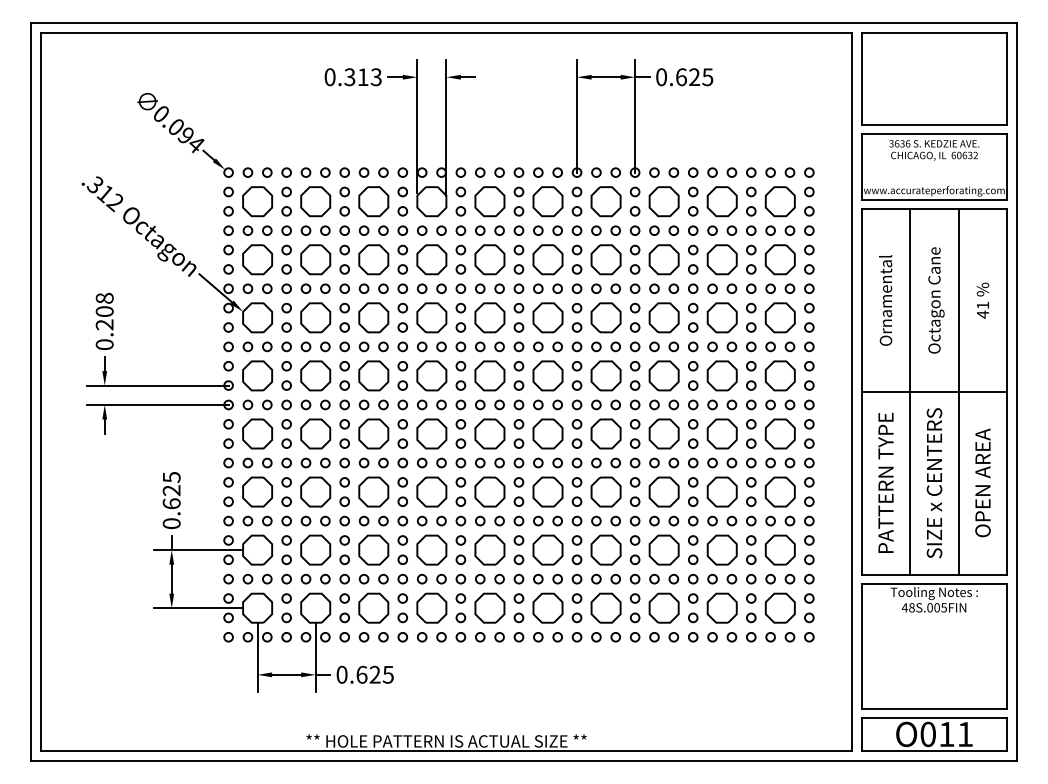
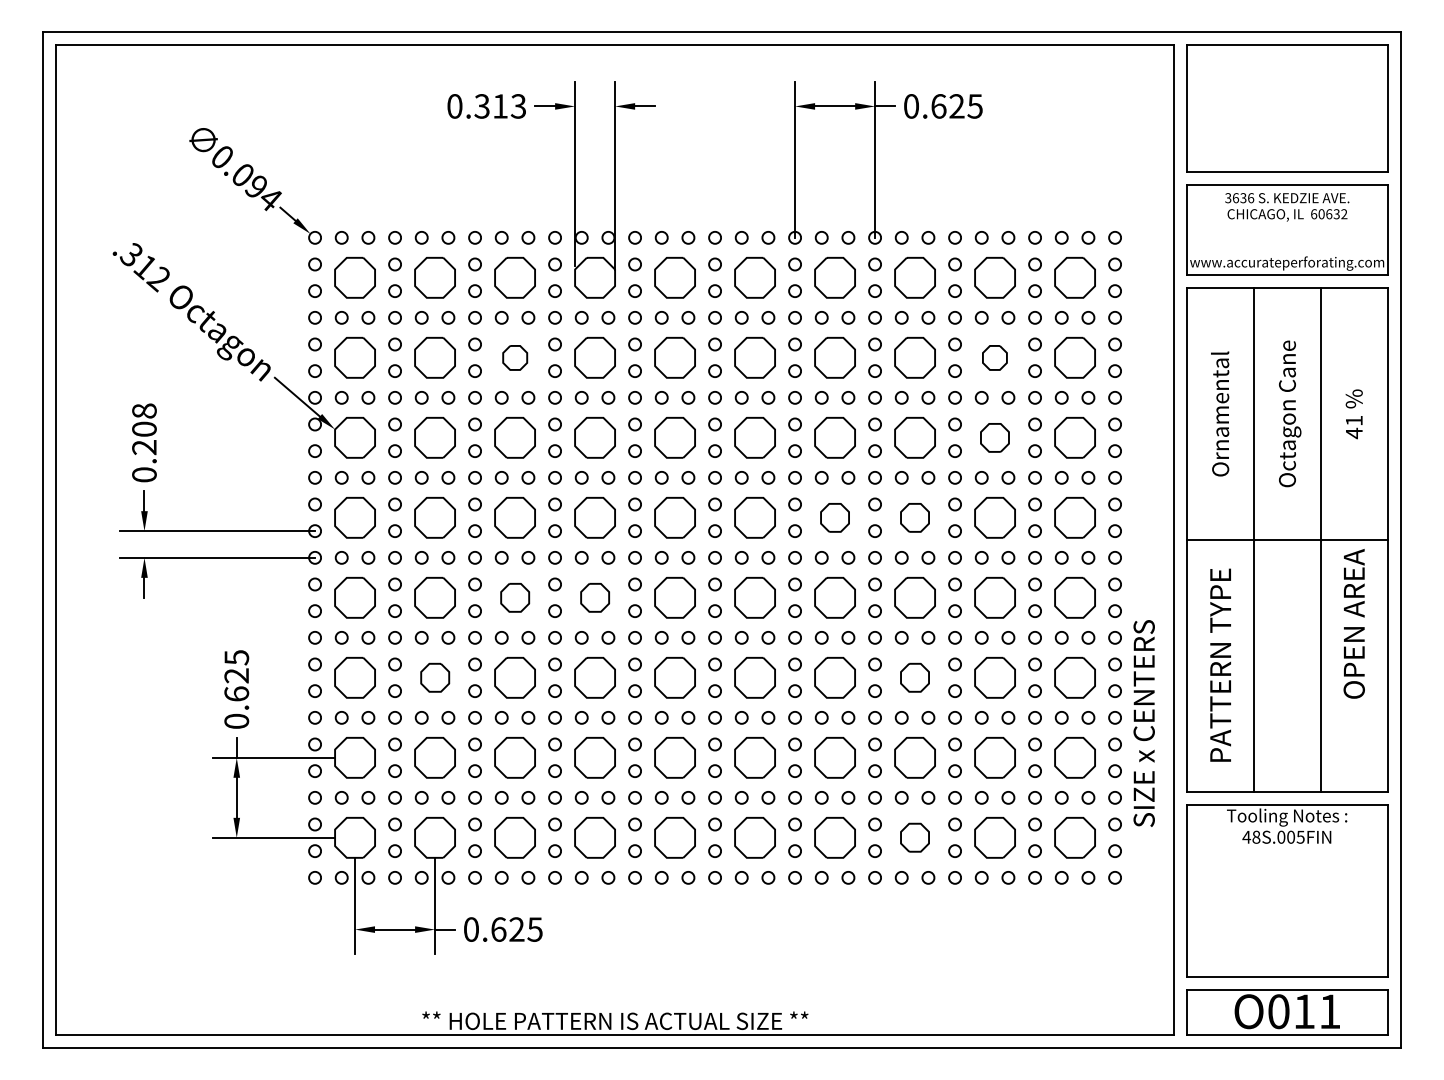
part: (373, 259) -> (514, 357), size x0.6
part: (721, 259) -> (994, 357), size x0.6
part: (721, 317) -> (994, 437), size x0.7
part: (605, 375) -> (834, 517), size x0.7
part: (663, 375) -> (914, 517), size x0.7
part: (373, 433) -> (514, 597), size x0.7
part: (431, 433) -> (594, 597), size x0.7
text: (982, 482) -> (1353, 623), moved
text: (934, 483) -> (1144, 723), moved
part: (315, 491) -> (434, 677), size x0.7
part: (663, 491) -> (914, 677), size x0.7
part: (663, 607) -> (914, 836), size x0.7

